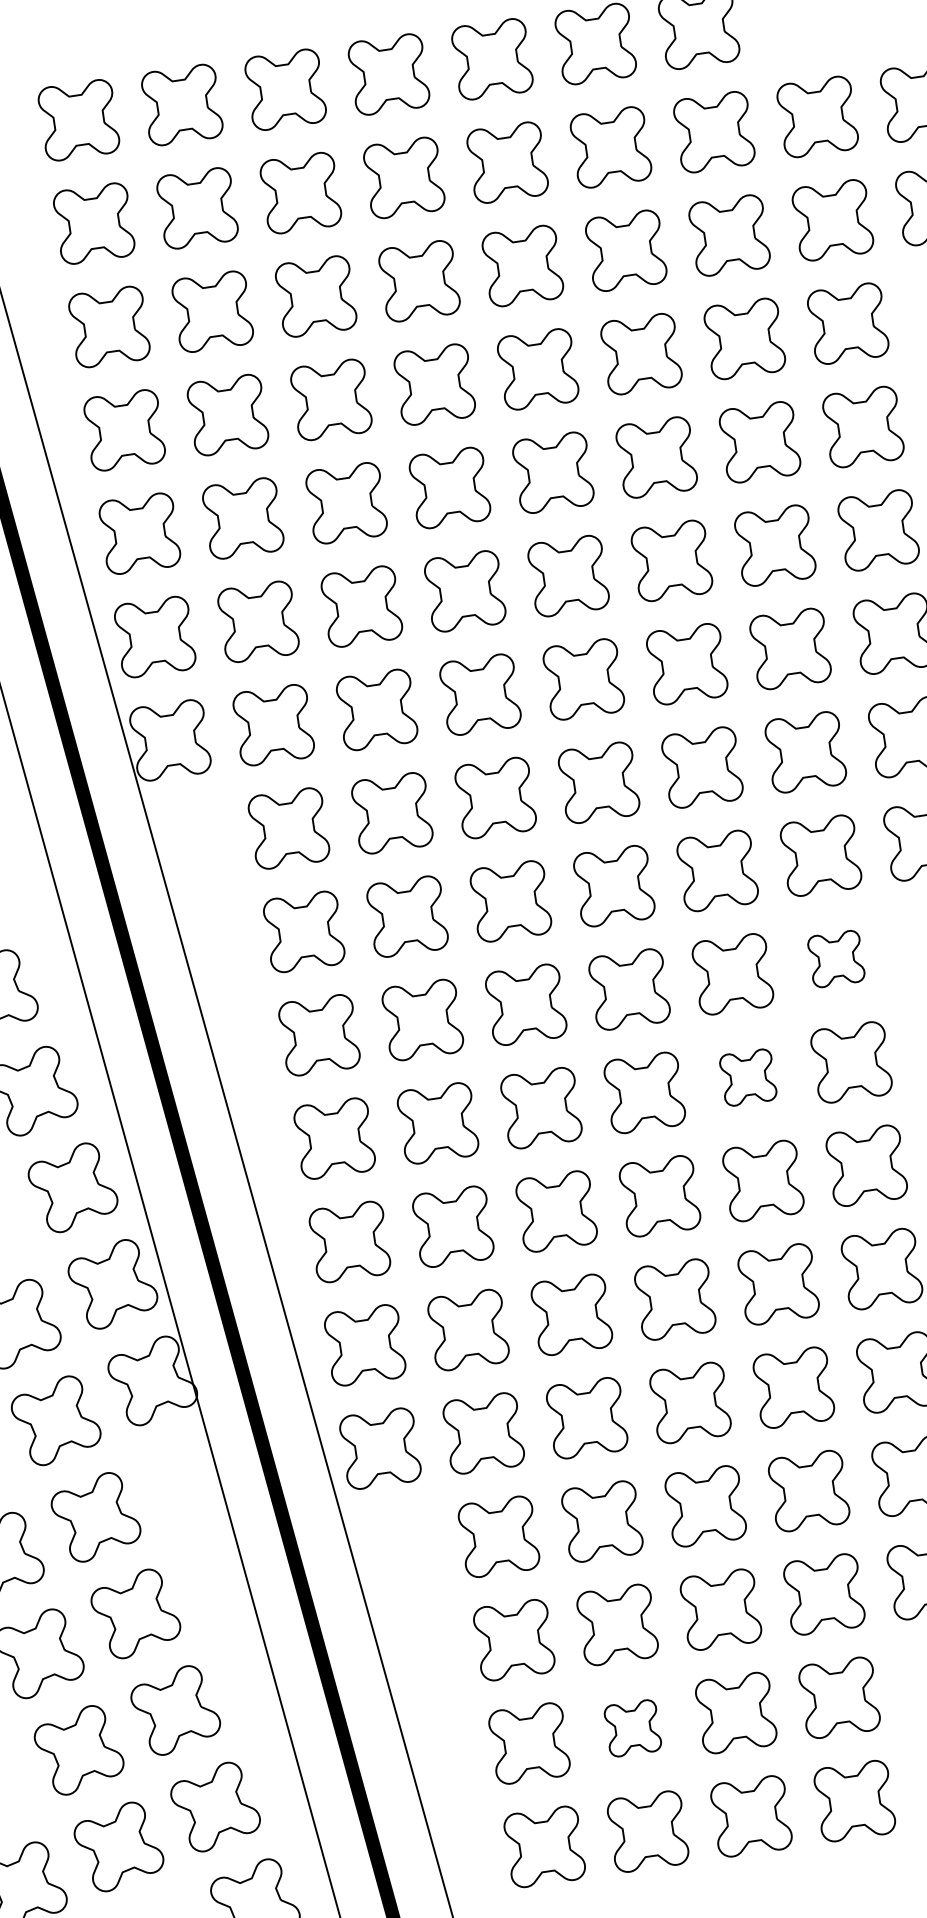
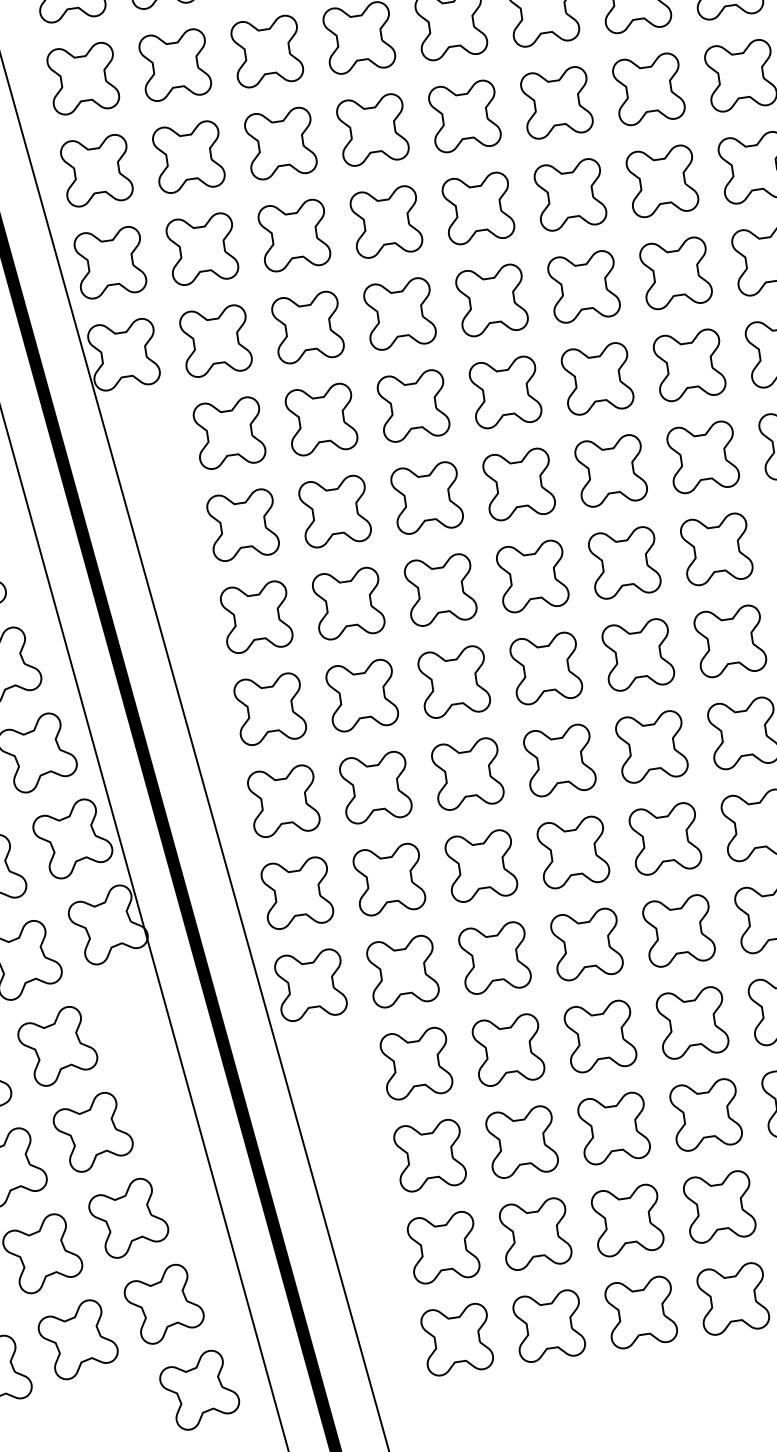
part: (836, 958) -> (716, 548), size x1.43
part: (748, 1077) -> (638, 654), size x1.43
part: (632, 1728) -> (535, 1234), size x1.43

